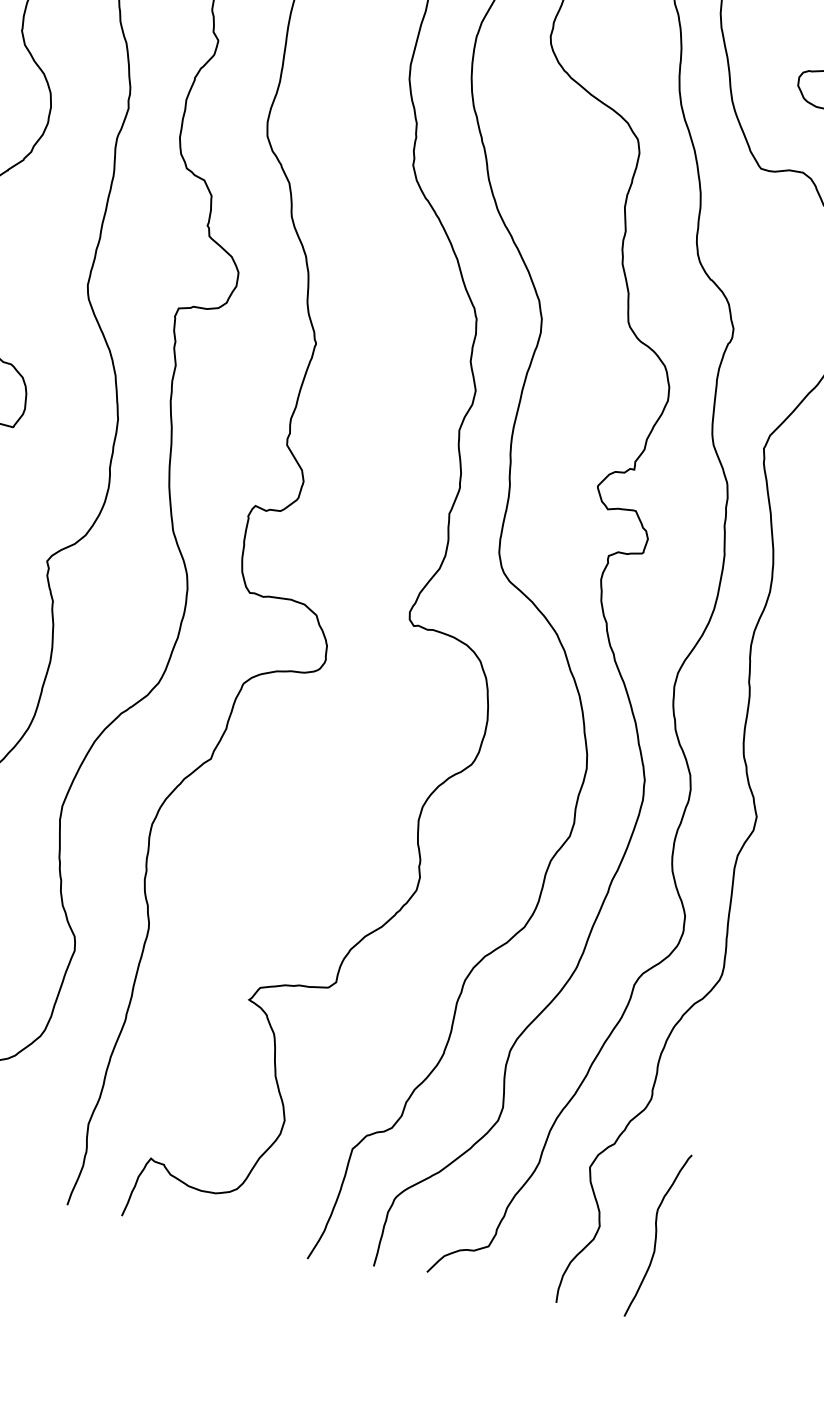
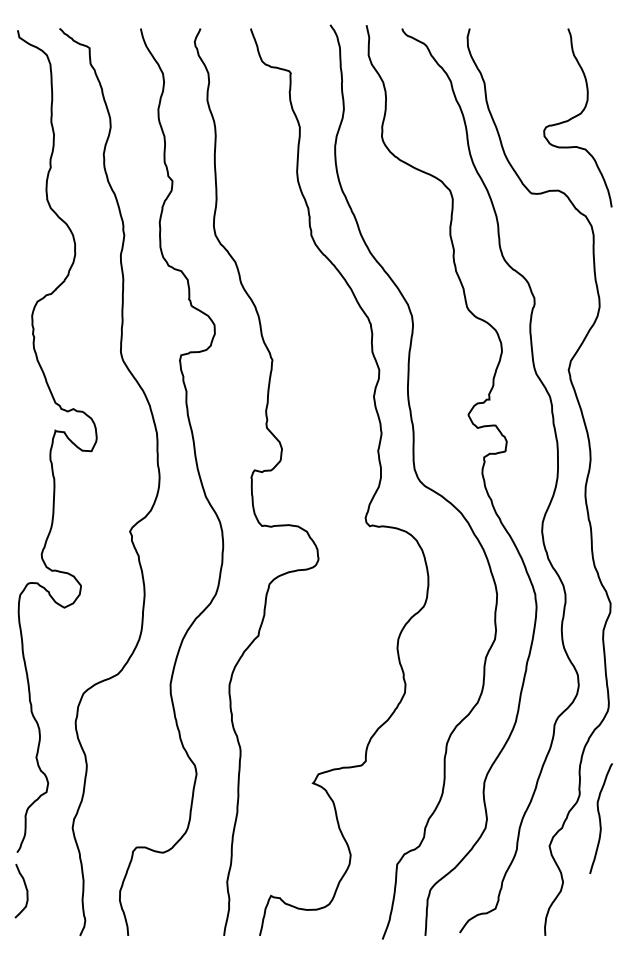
curve: (657, 1235) -> (600, 818), moved

